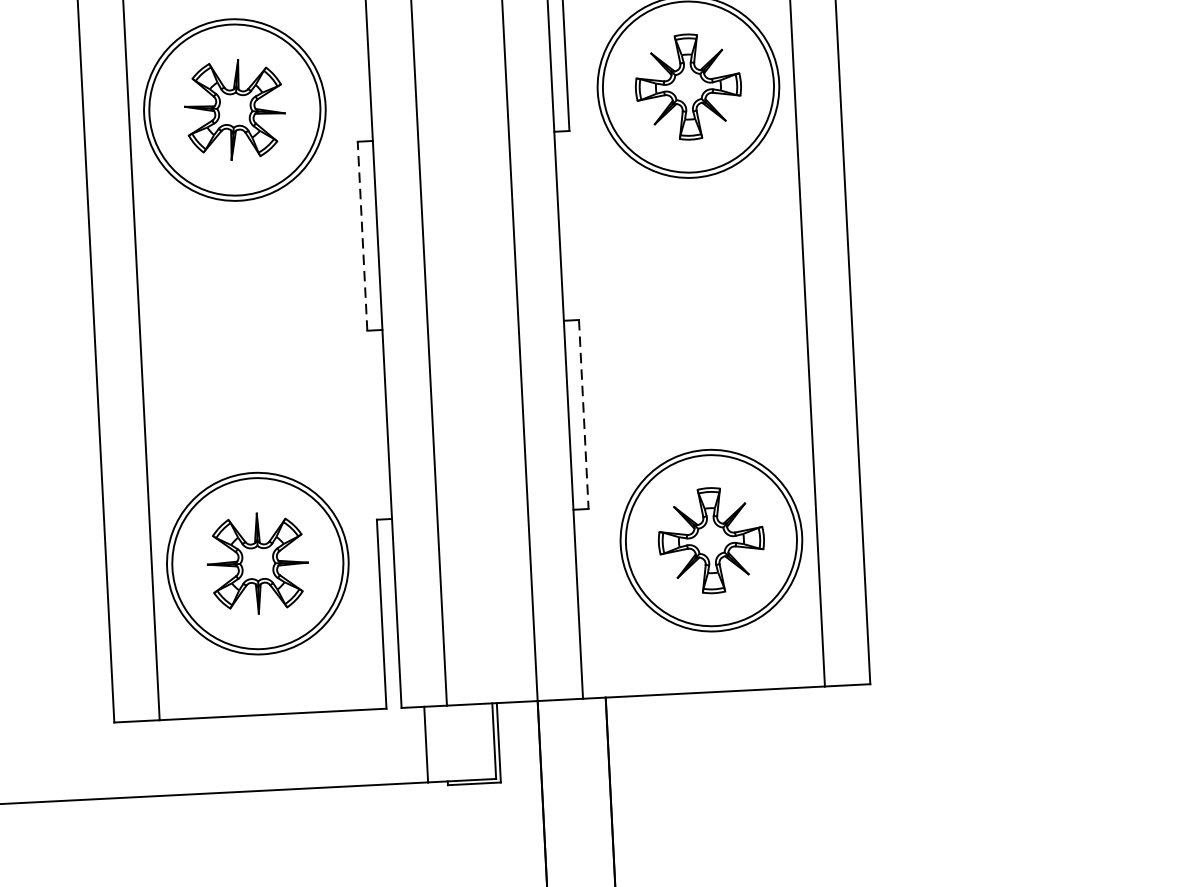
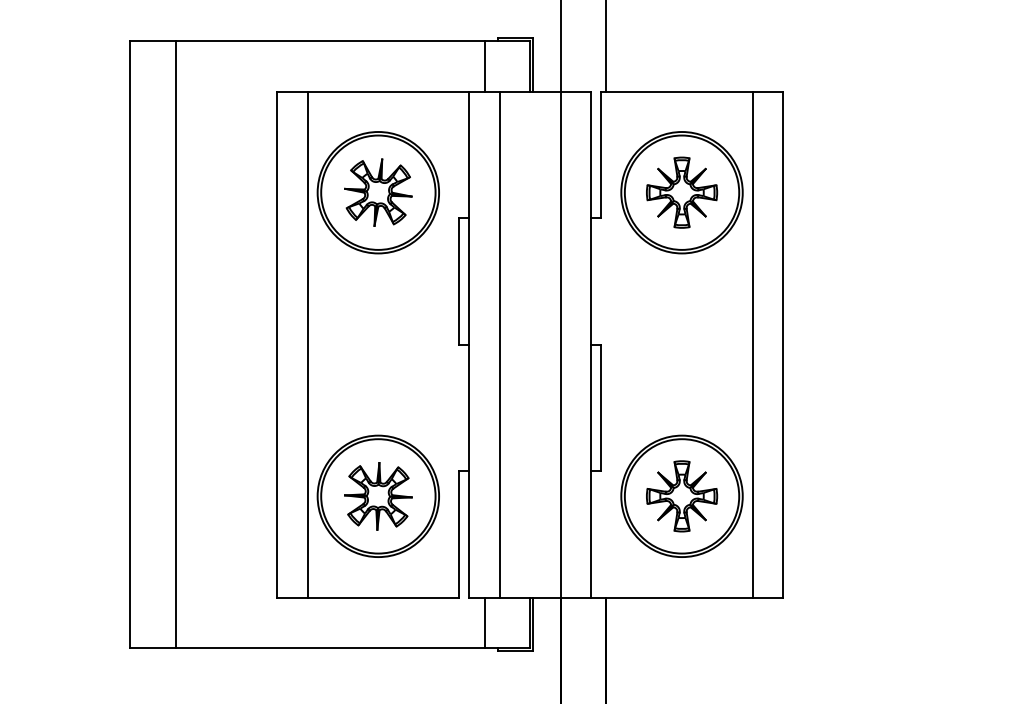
line: (362, 235) -> (459, 280), dashed -> solid
line: (584, 415) -> (601, 408), dashed -> solid

